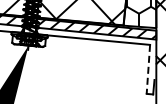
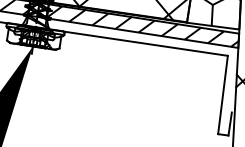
line: (148, 69) -> (223, 95), dashed -> solid

